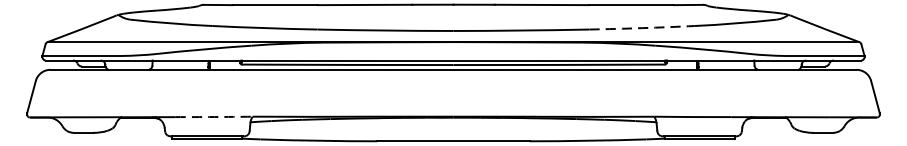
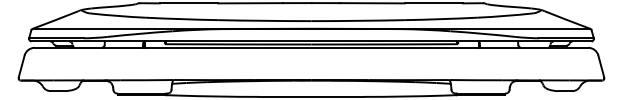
arc: (642, 28) -> (441, 19), dashed -> solid
arc: (214, 117) -> (147, 80), dashed -> solid

